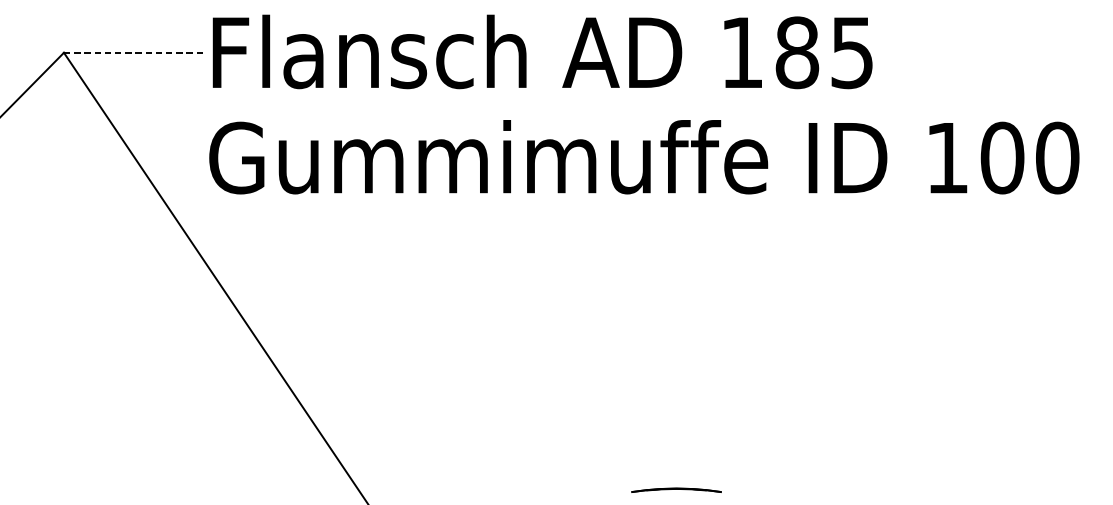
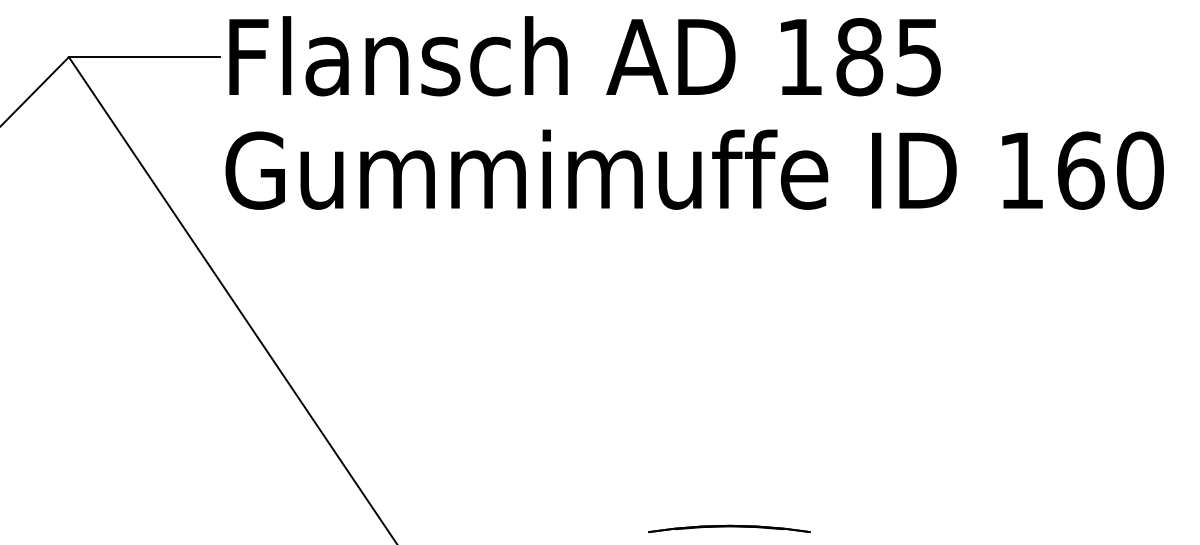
line: (134, 53) -> (144, 57), dashed -> solid
text: (1002, 157) -> (1080, 170), 100 -> 160
part: (676, 489) -> (729, 528), size x1.67

